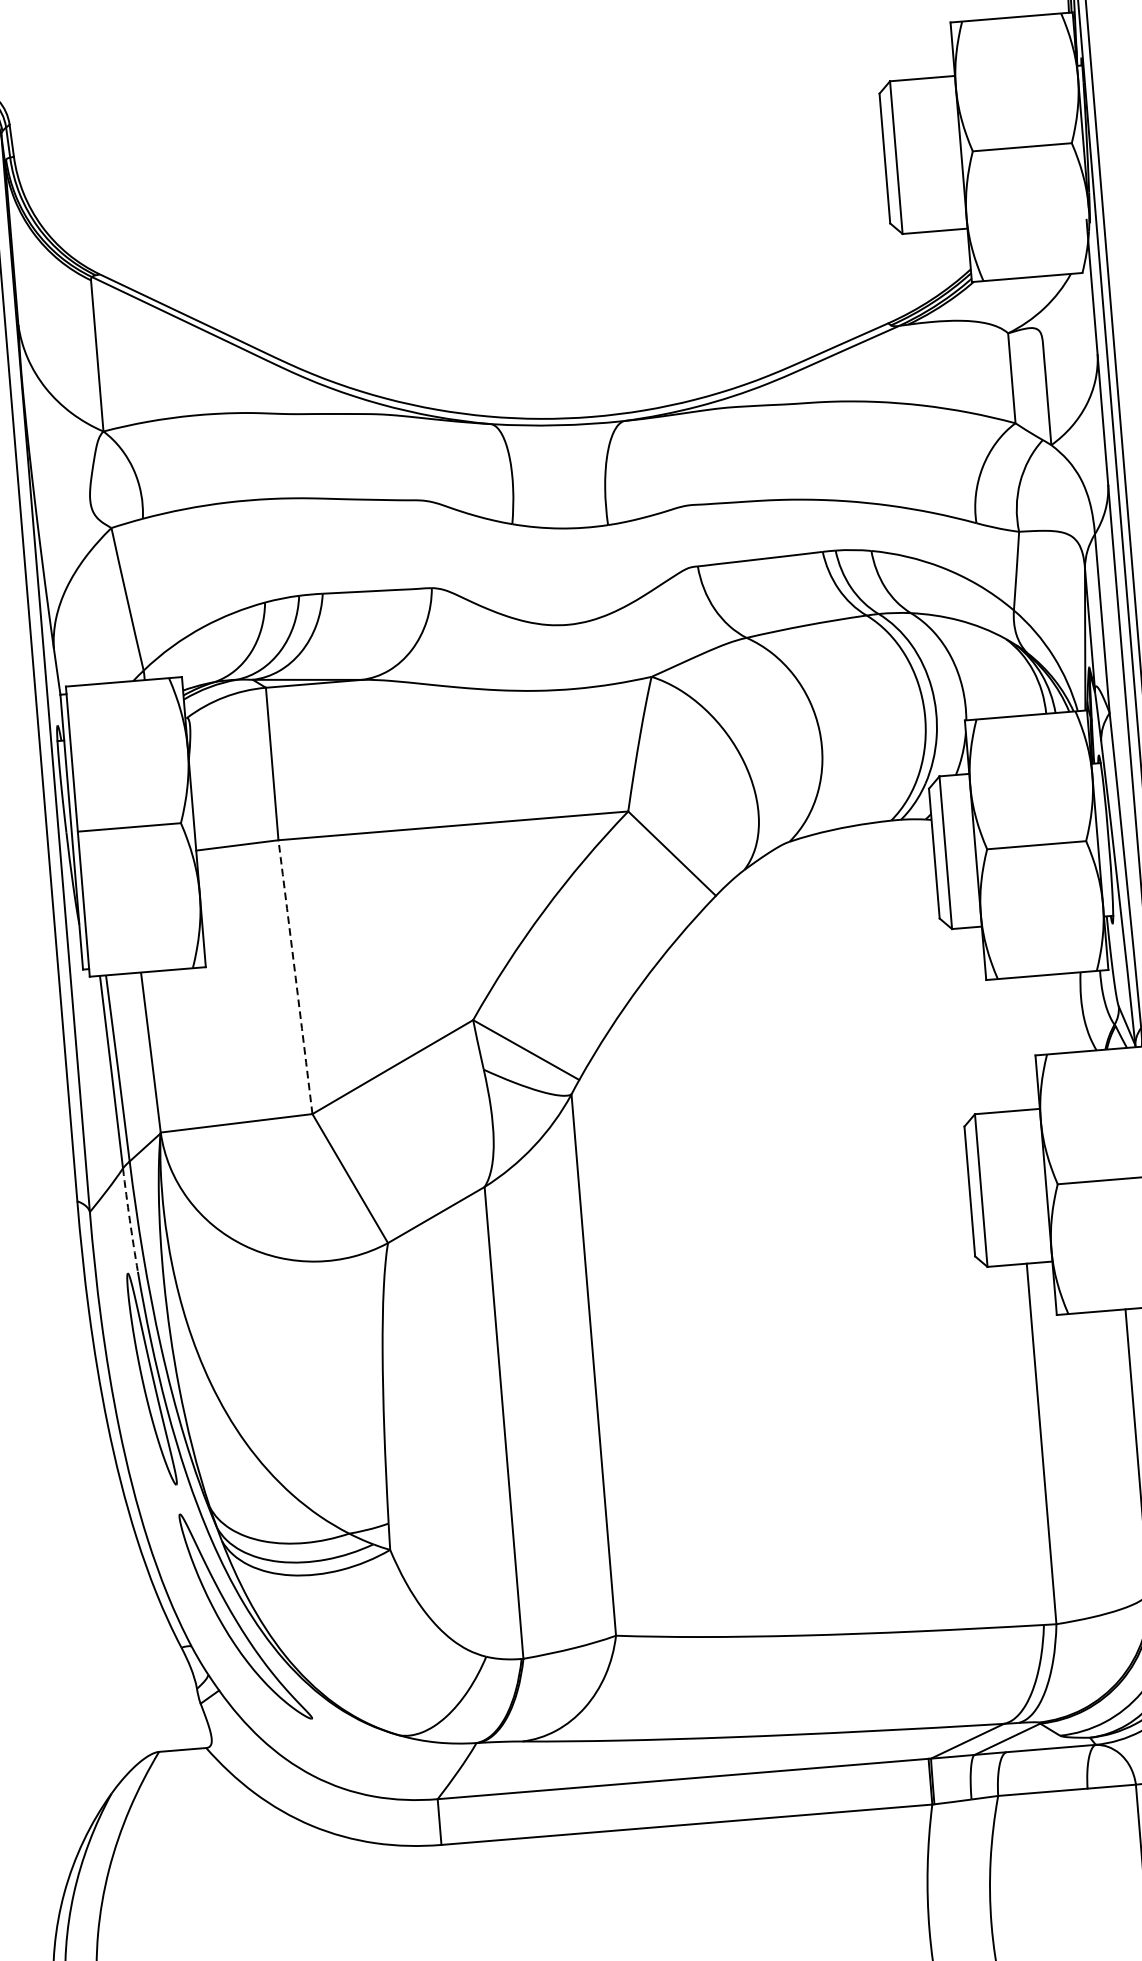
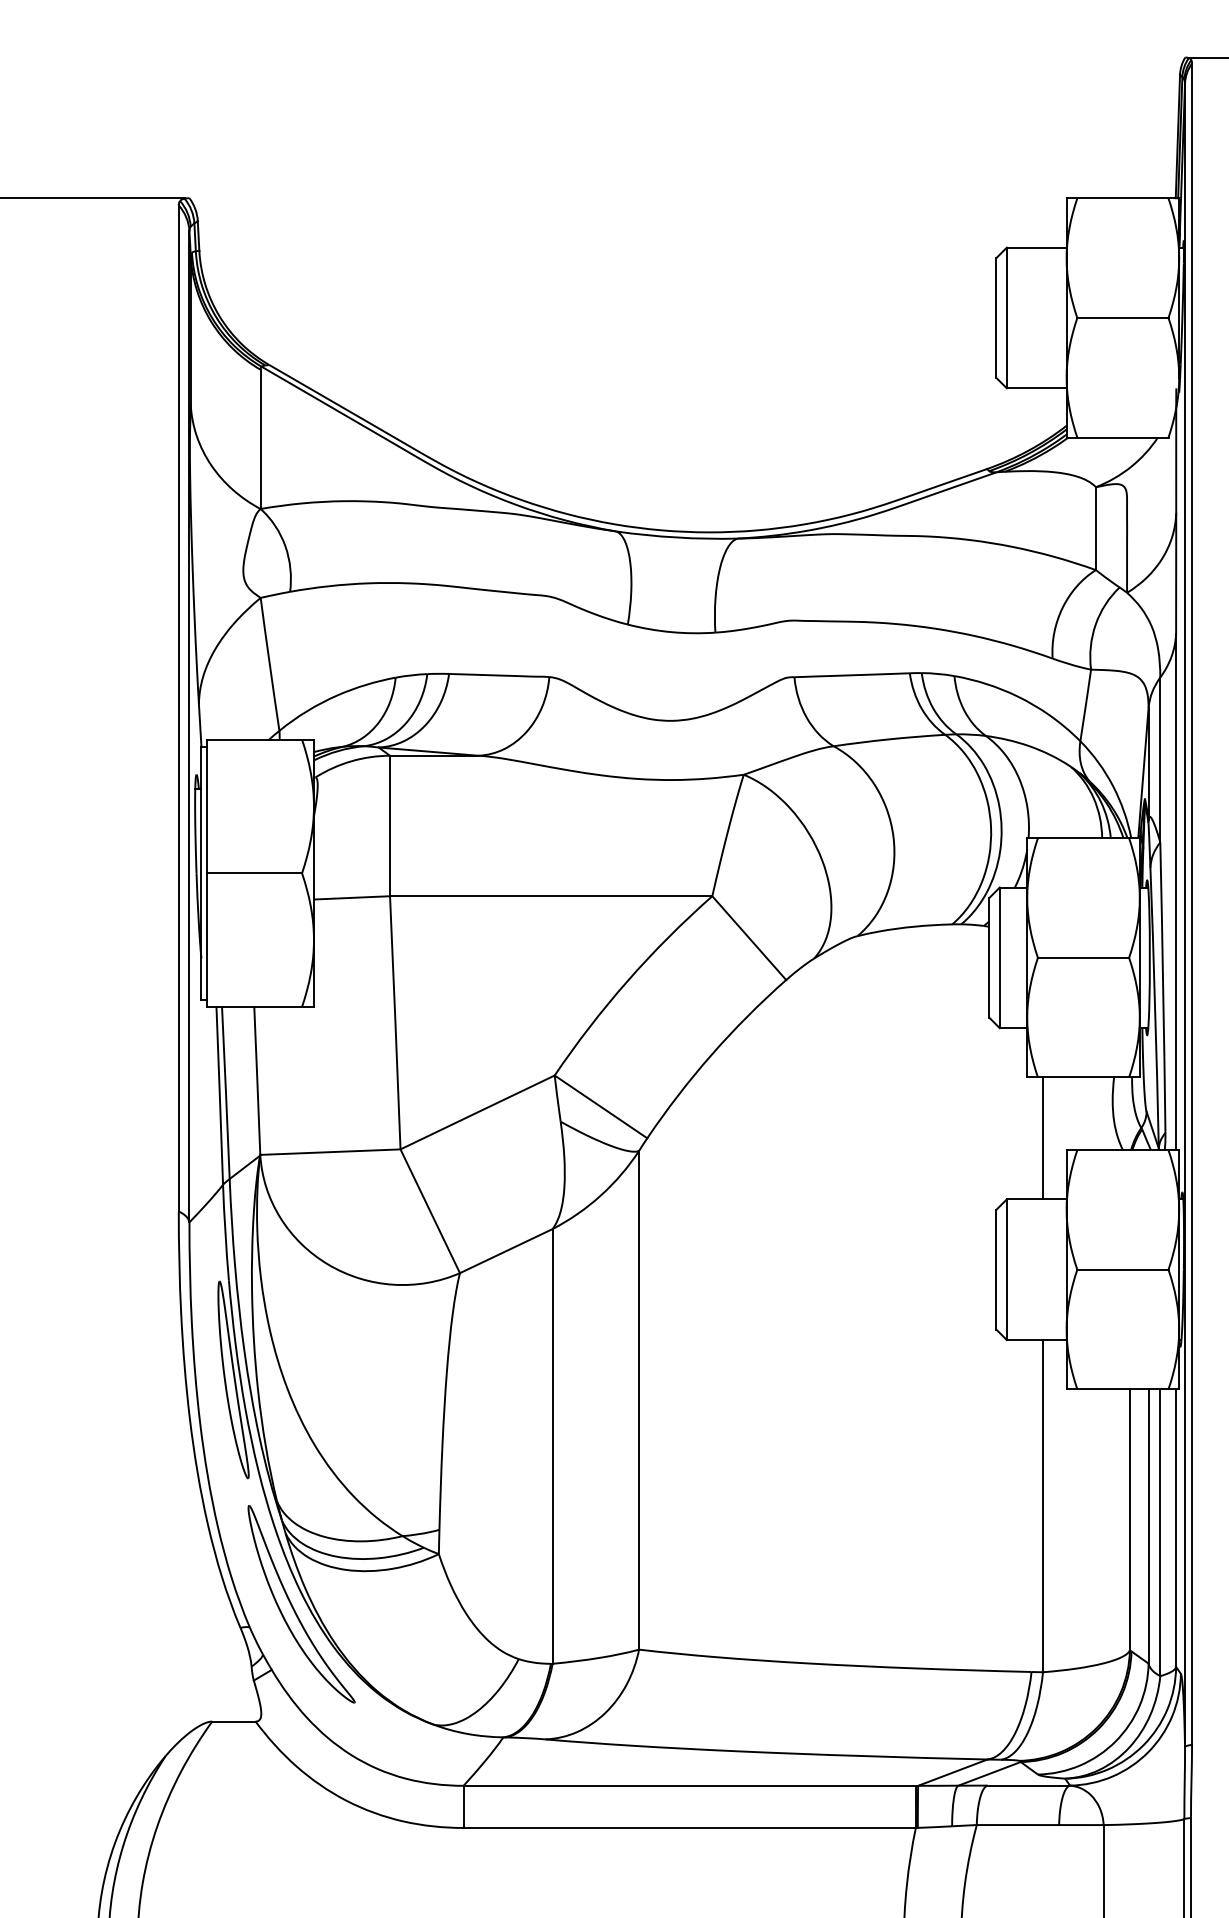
arc: (295, 976) -> (395, 1022), dashed -> solid
line: (1009, 1044) -> (1043, 1138), added
arc: (129, 1219) -> (225, 1232), dashed -> solid

